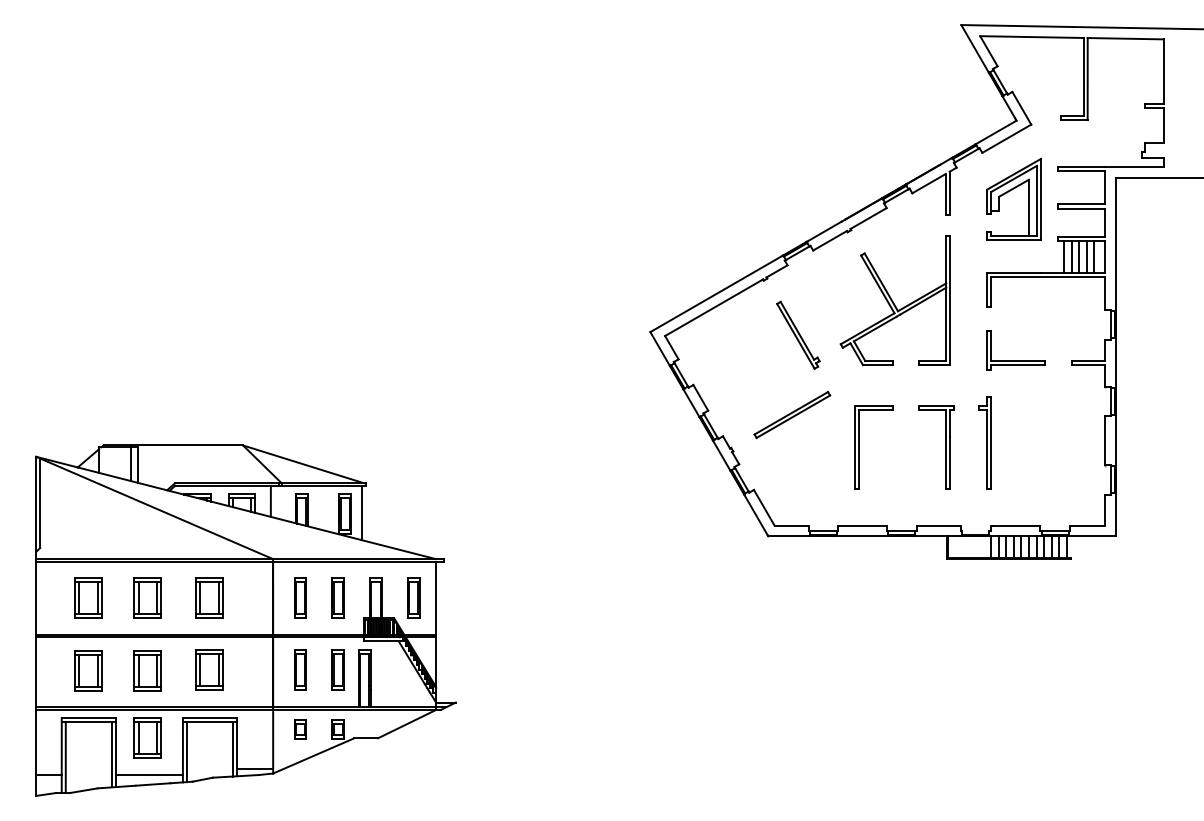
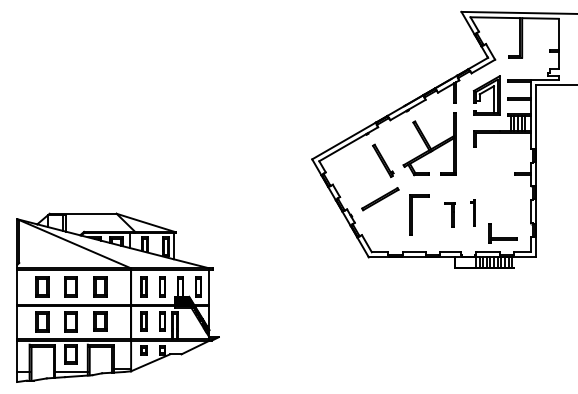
part: (1015, 351) -> (502, 233), moved
part: (984, 442) -> (472, 212), size x0.6
part: (936, 446) -> (449, 214), size x0.6

